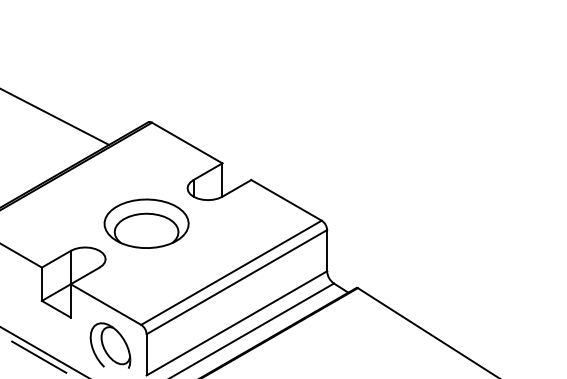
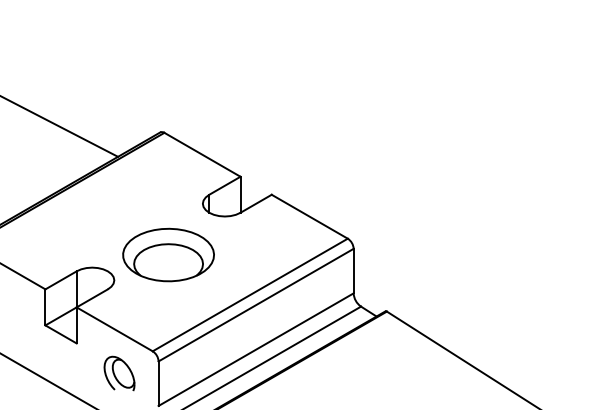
part: (146, 223) -> (168, 254), moved
part: (110, 345) -> (119, 373), size x0.7
line: (39, 357) -> (42, 386), removed

